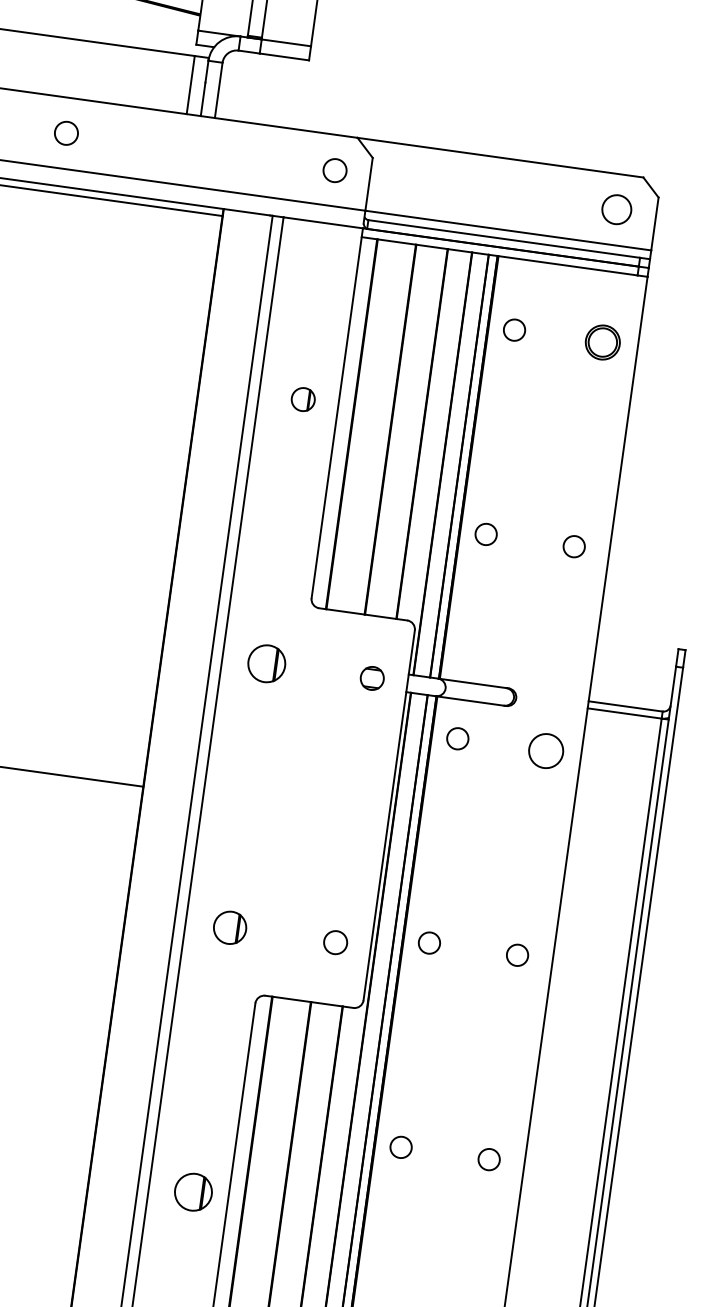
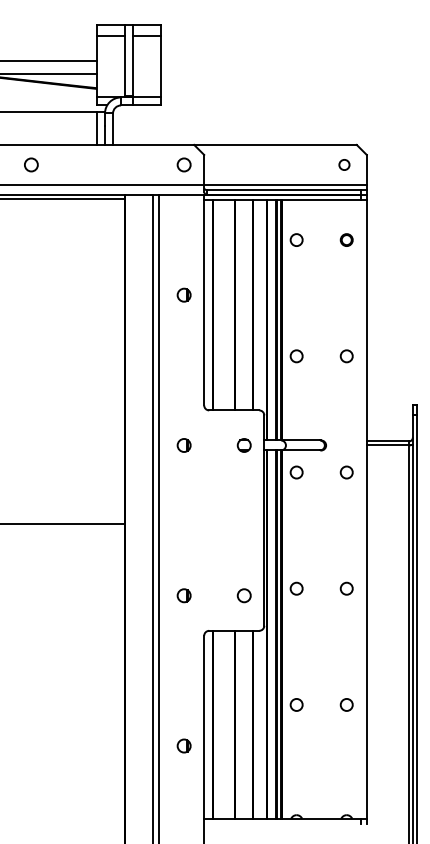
circle: (617, 208) -> (344, 164), size x0.62
circle: (602, 341) -> (346, 239), size x0.62
part: (265, 663) -> (183, 445), size x0.62
circle: (545, 750) -> (346, 472), size x0.62
part: (228, 927) -> (183, 595), size x0.71
part: (192, 1191) -> (183, 745), size x0.62

